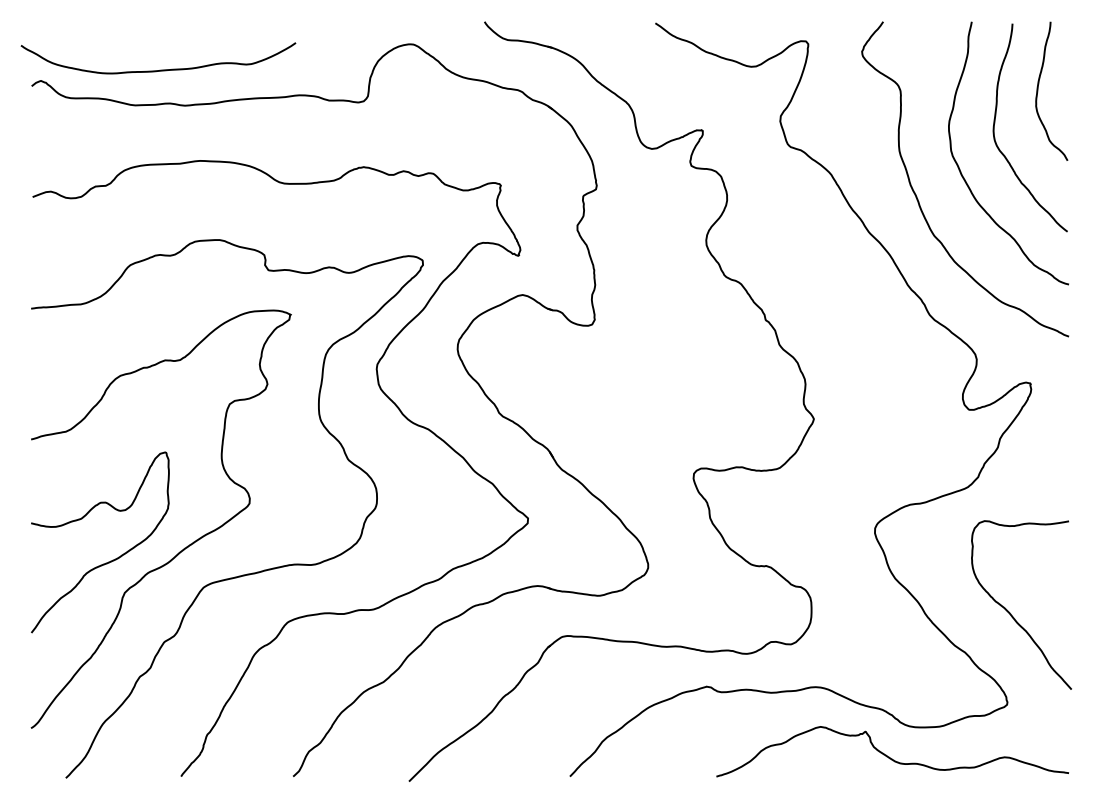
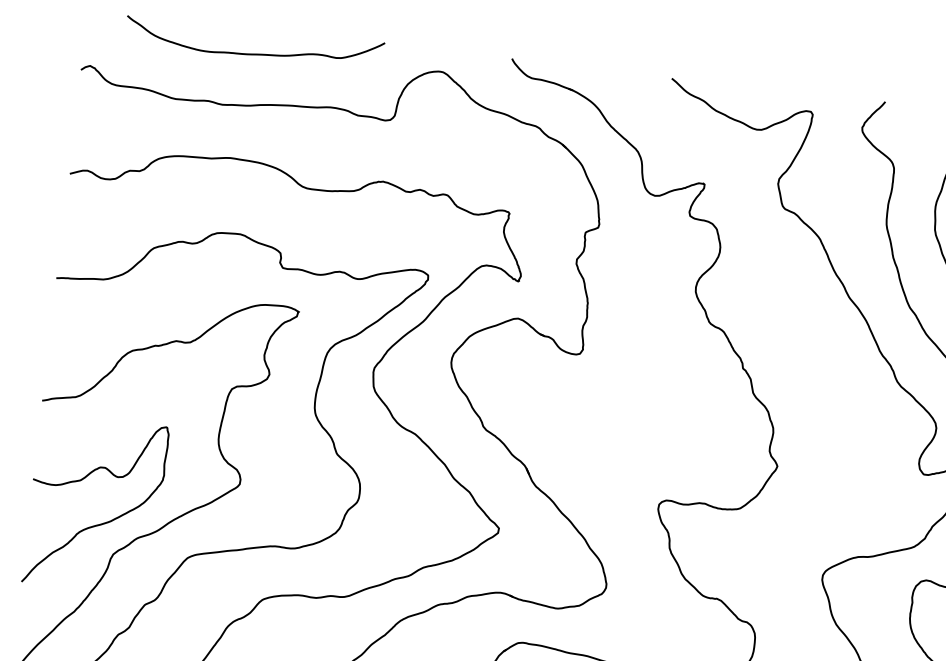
curve: (160, 69) -> (255, 53), moved

